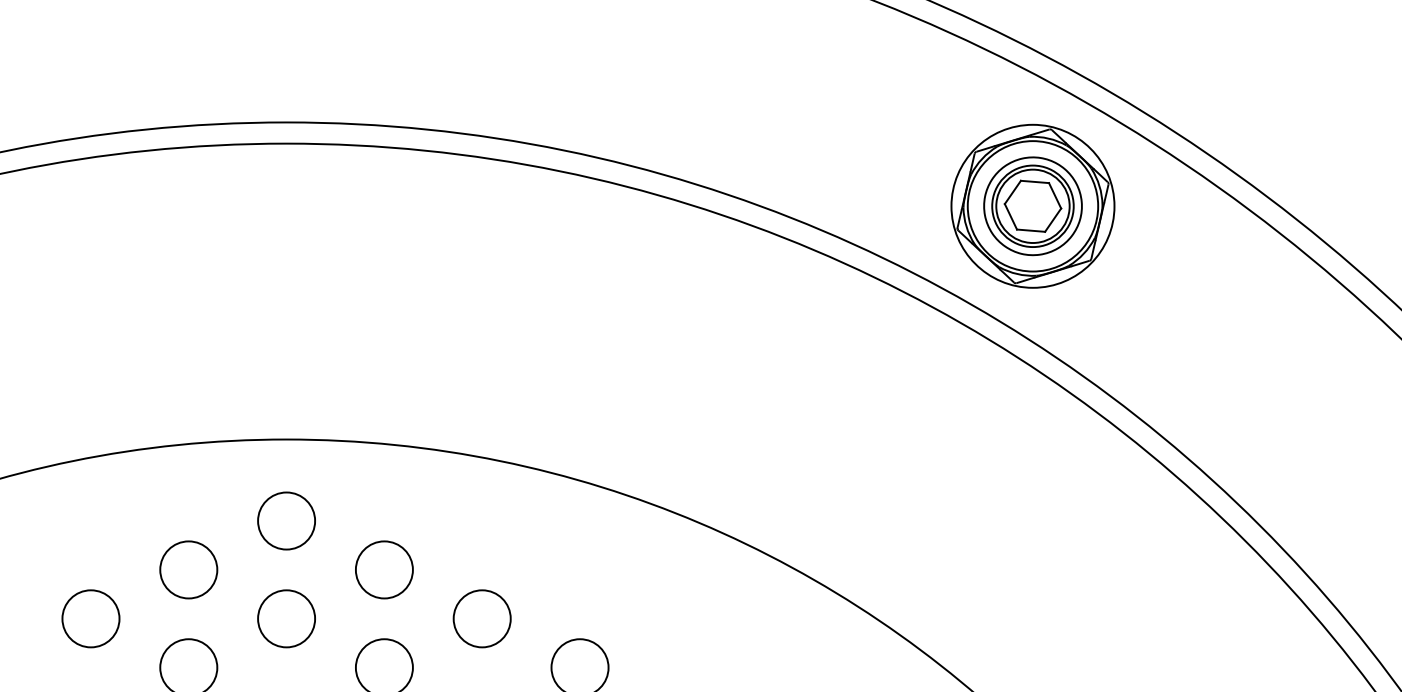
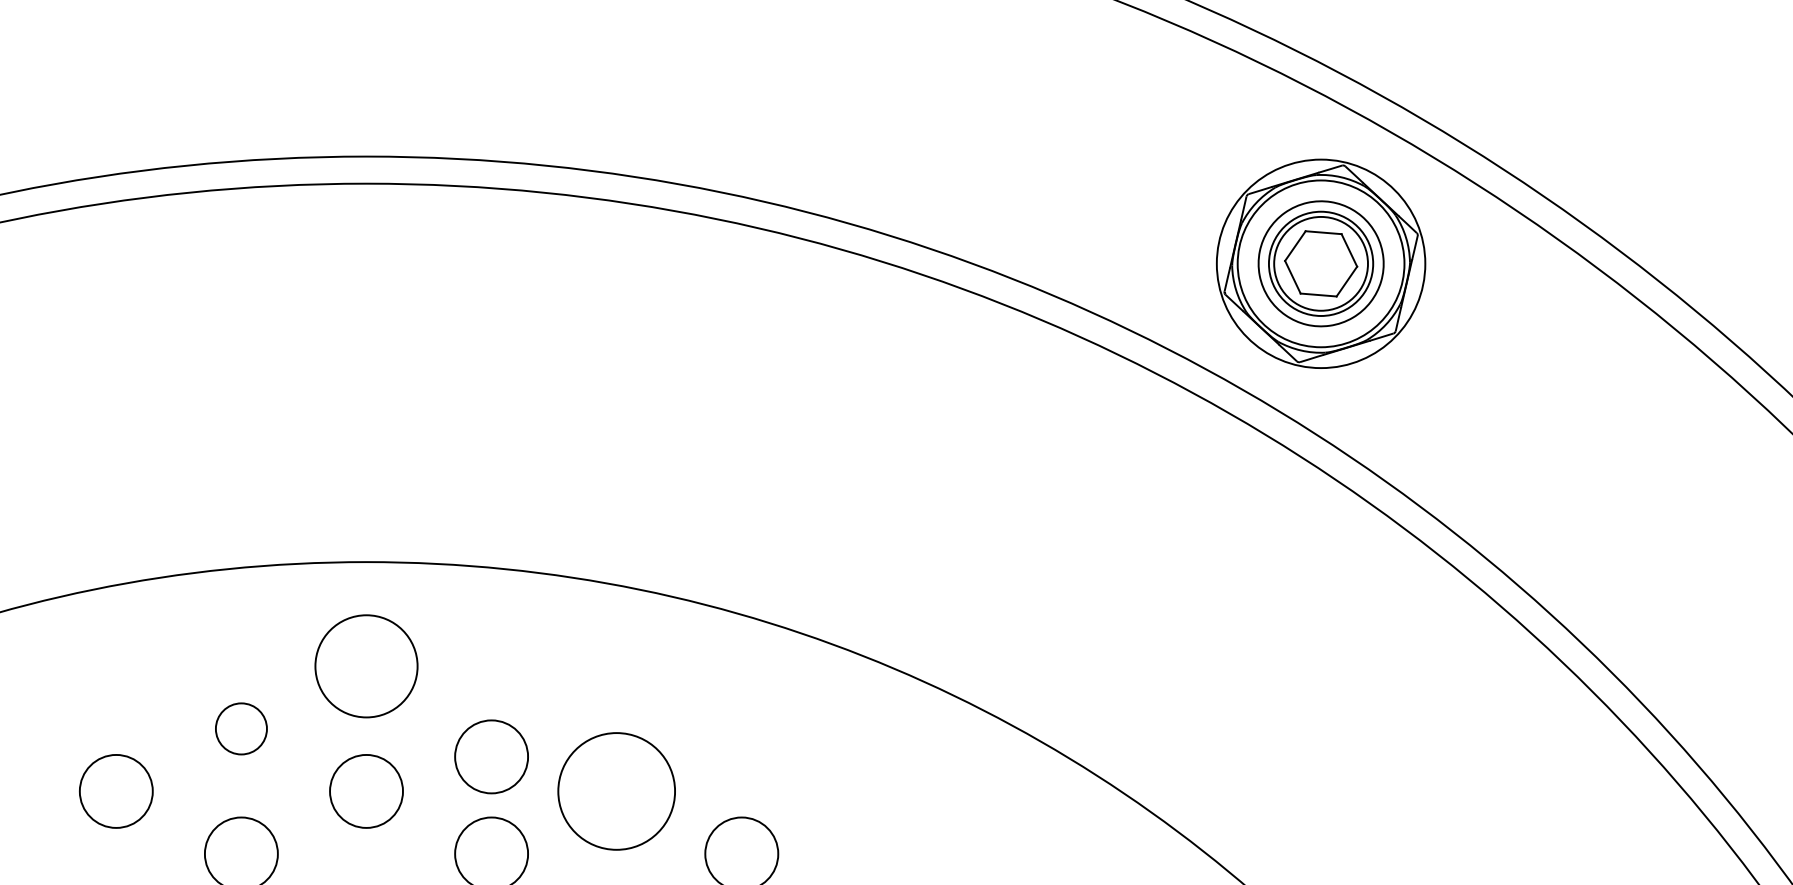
circle: (286, 520) -> (366, 665), size x1.4
circle: (188, 569) -> (241, 728), size x0.7
circle: (384, 569) -> (491, 756), moved
circle: (482, 618) -> (616, 790), size x1.6

